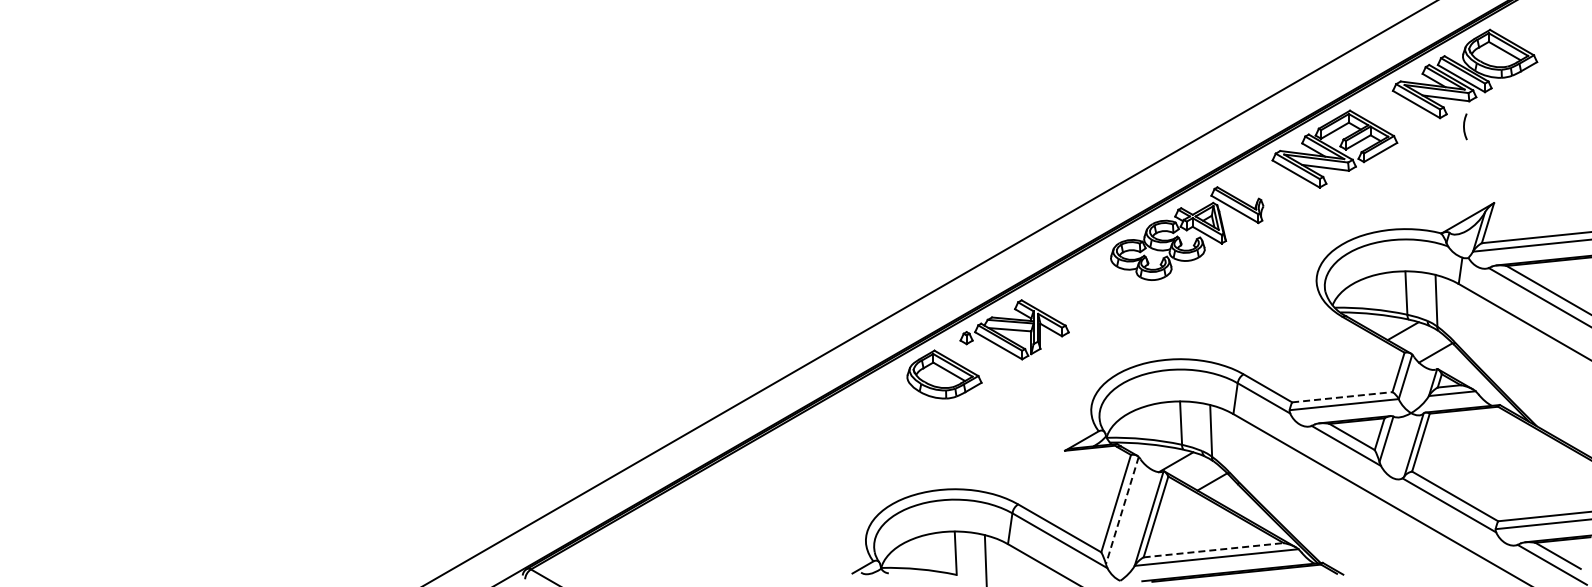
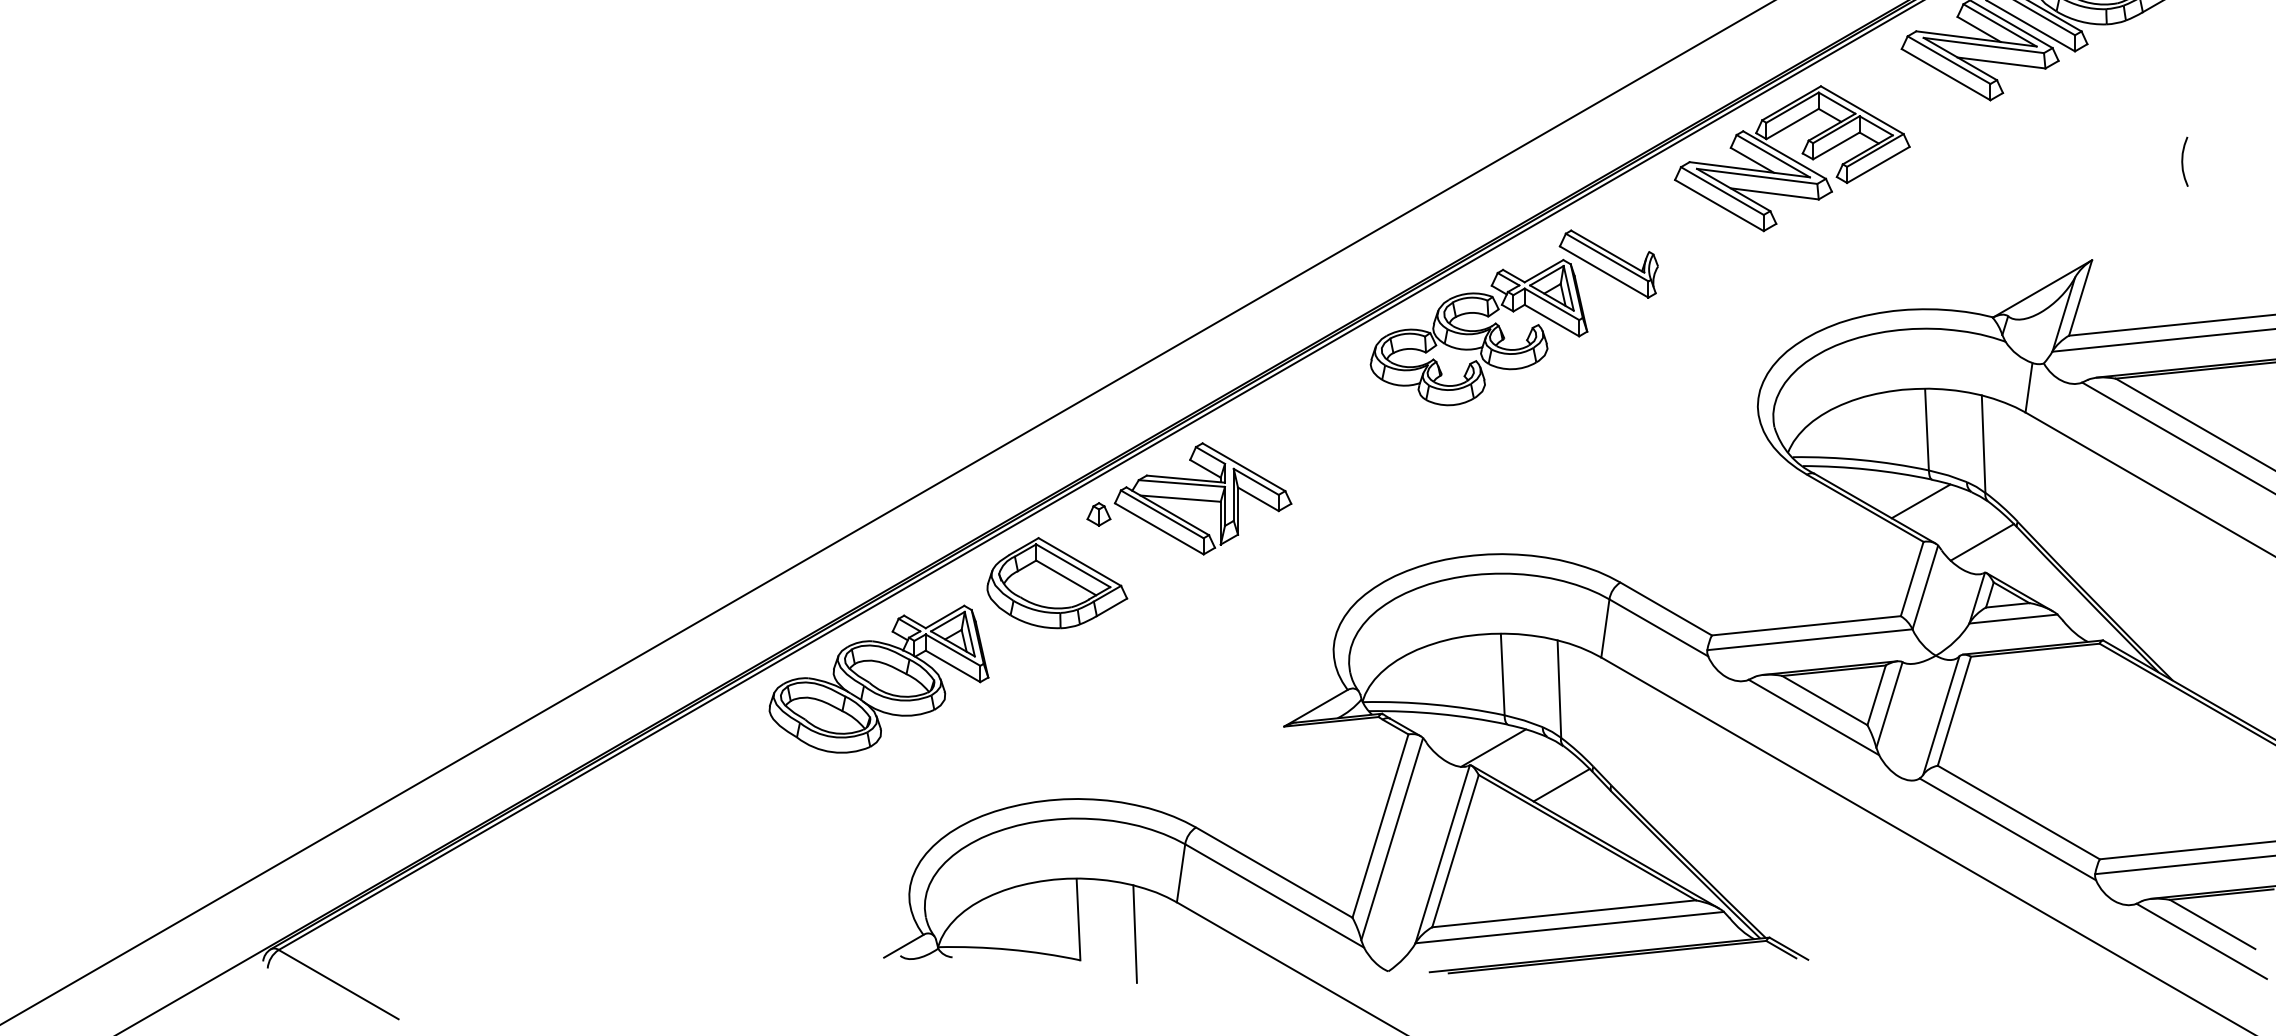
curve: (1464, 126) -> (2183, 161), moved
line: (1342, 397) -> (1806, 626), dashed -> solid
part: (849, 425) -> (878, 678), added
line: (1122, 511) -> (1392, 840), dashed -> solid
line: (1214, 550) -> (1565, 914), dashed -> solid

